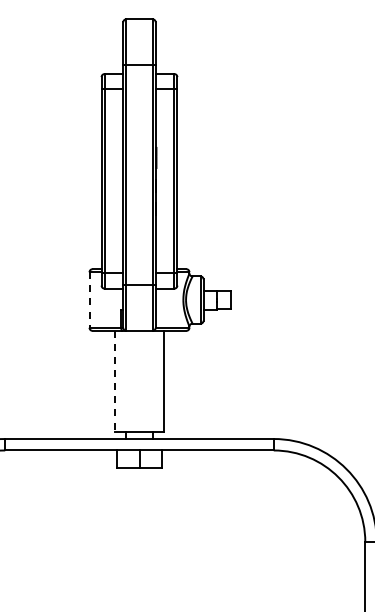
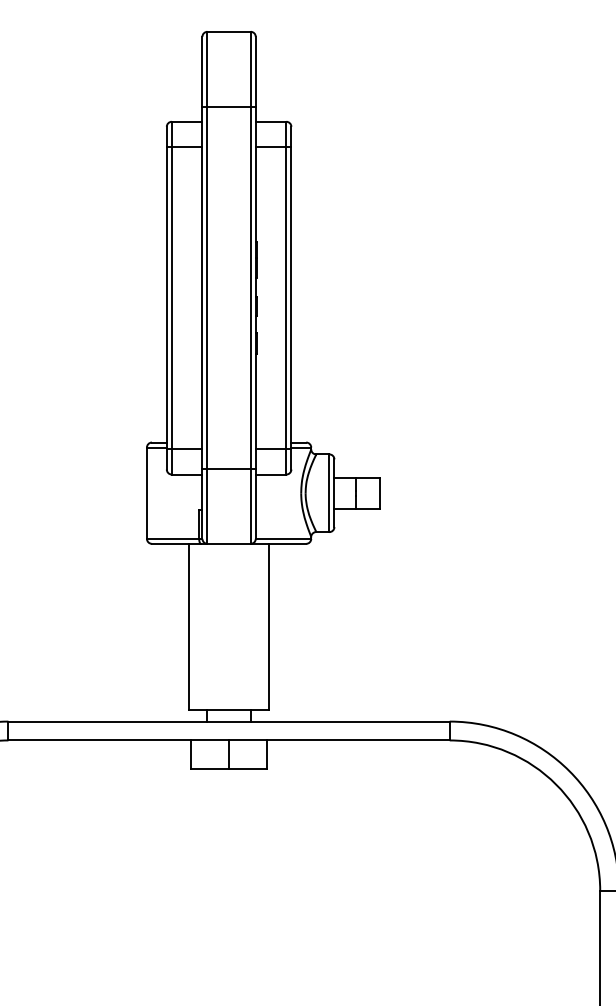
line: (89, 300) -> (146, 493), dashed -> solid
line: (115, 381) -> (189, 627), dashed -> solid

